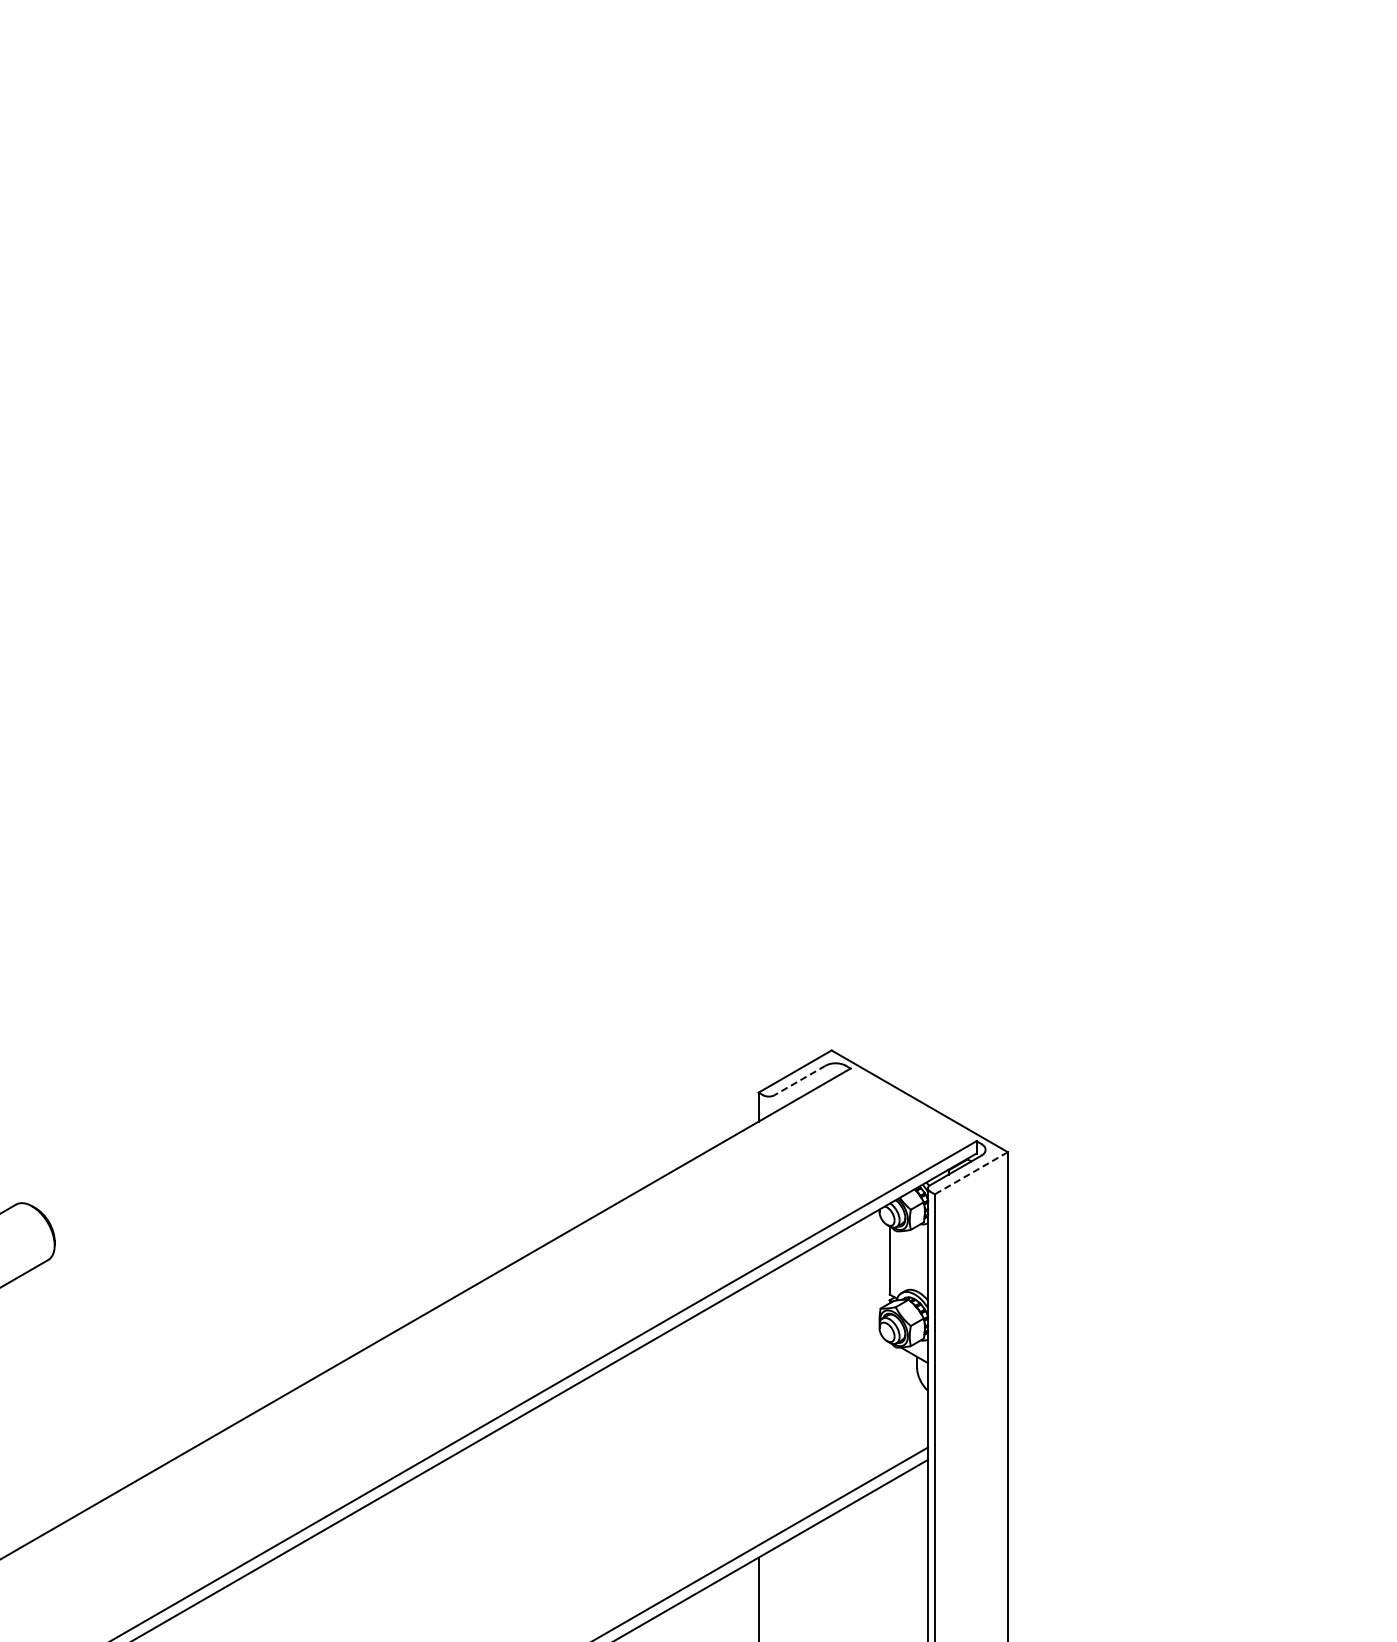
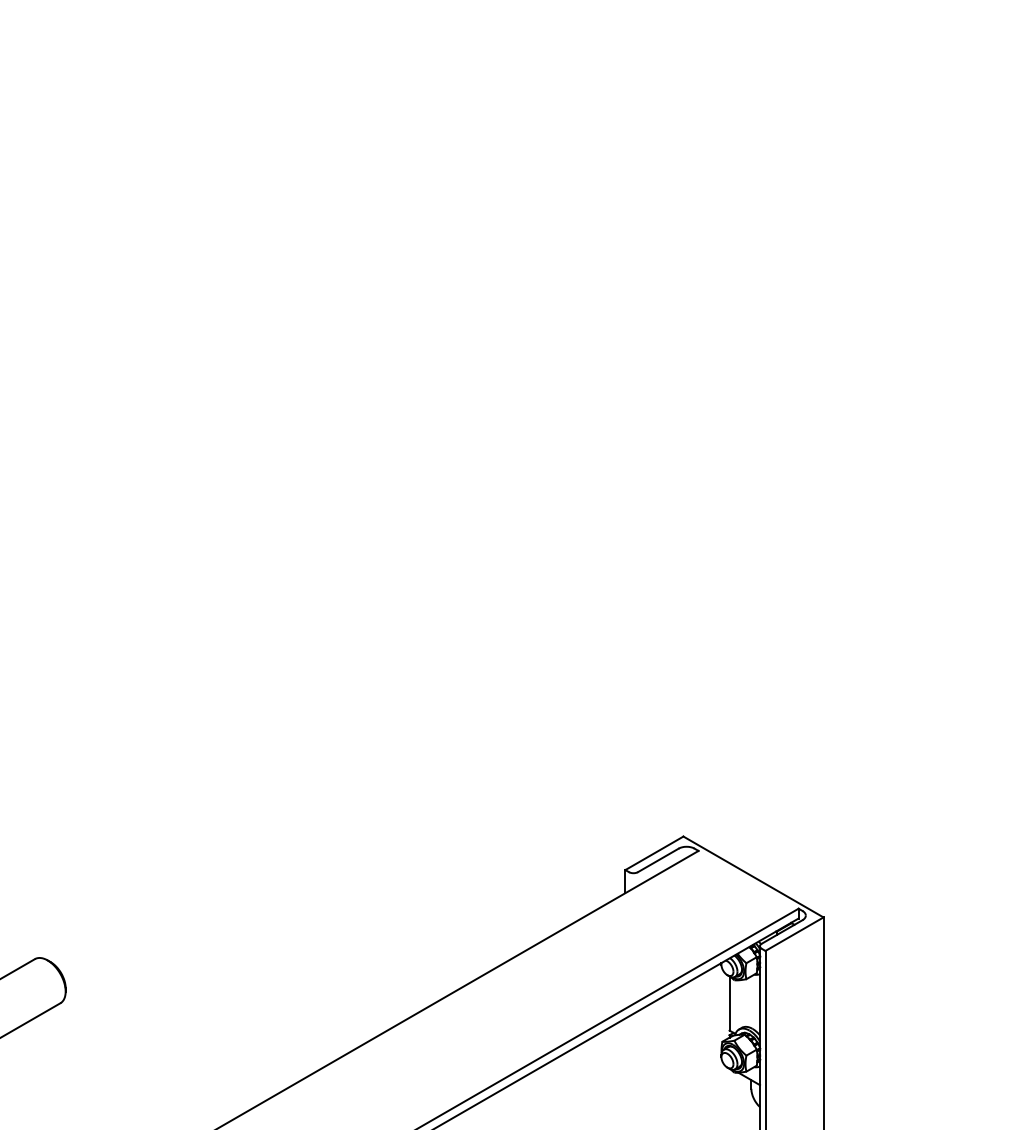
line: (799, 1080) -> (657, 860), dashed -> solid
line: (970, 1173) -> (793, 934), dashed -> solid

